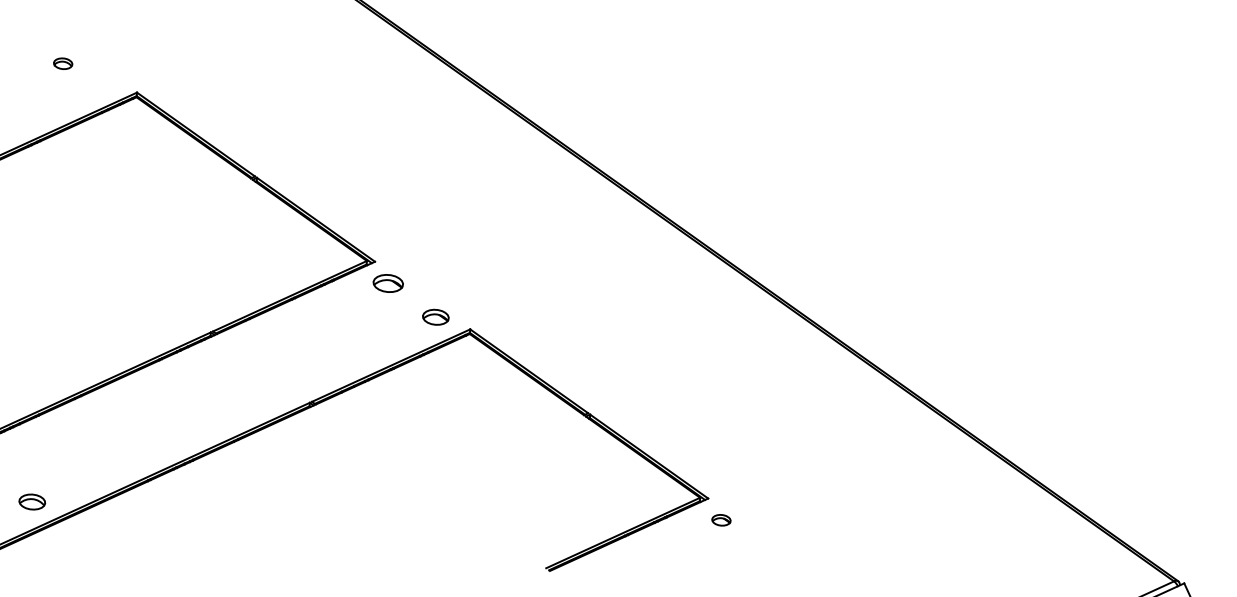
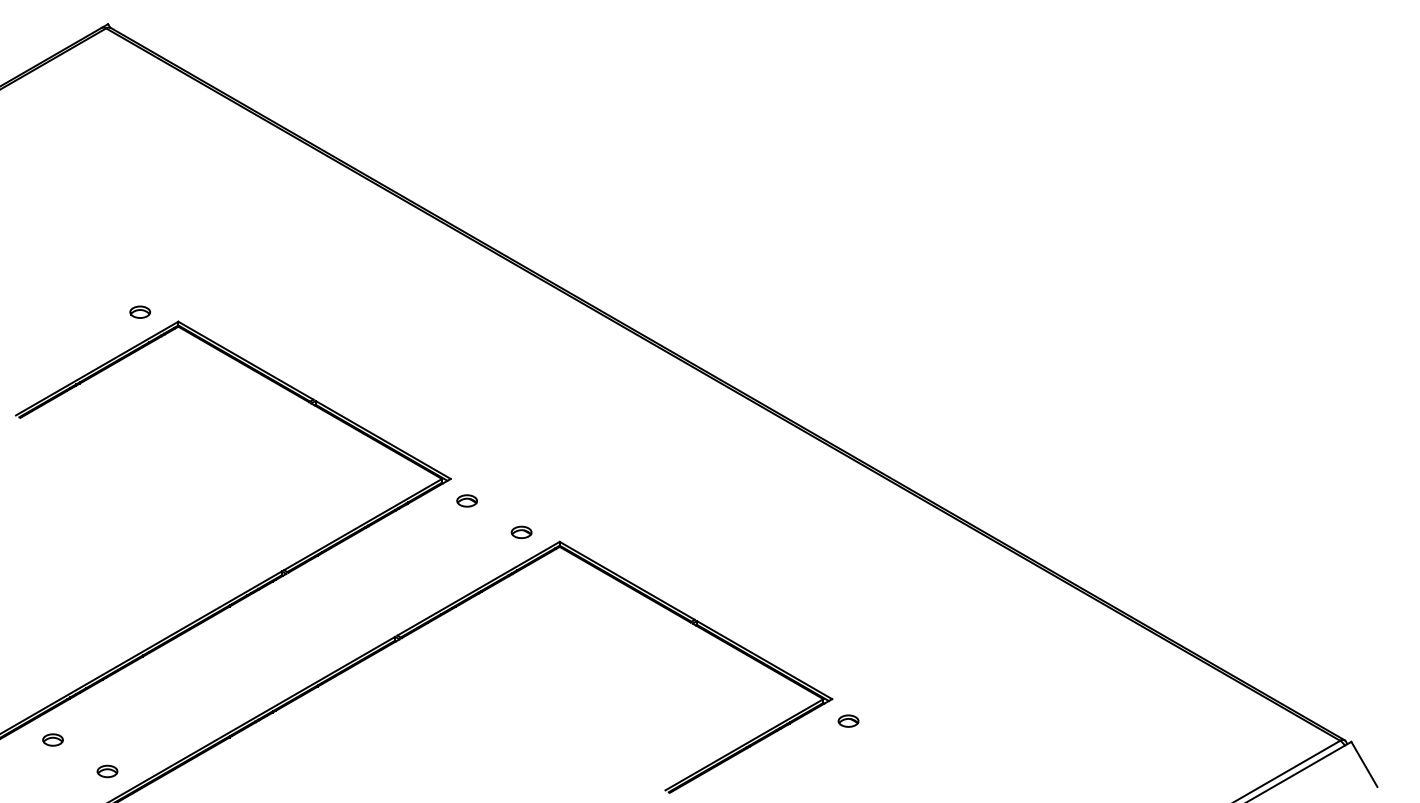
part: (62, 63) -> (139, 311), moved
part: (387, 283) -> (466, 500), size x0.62
part: (435, 317) -> (521, 532), size x0.71
part: (32, 502) -> (107, 771), size x0.71

